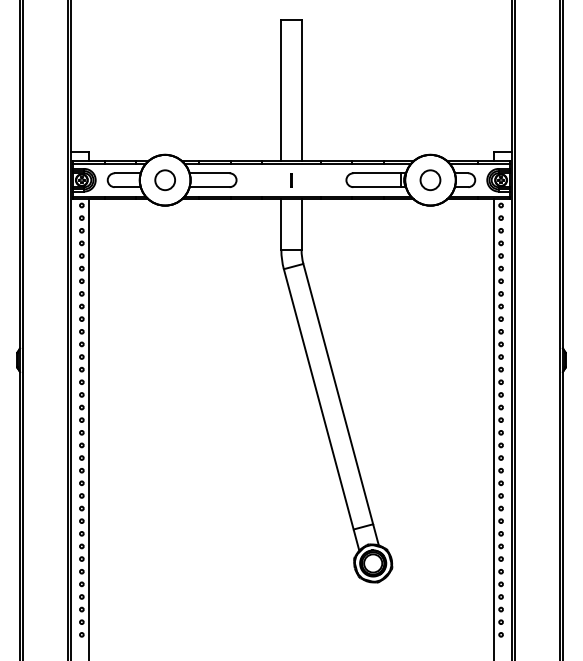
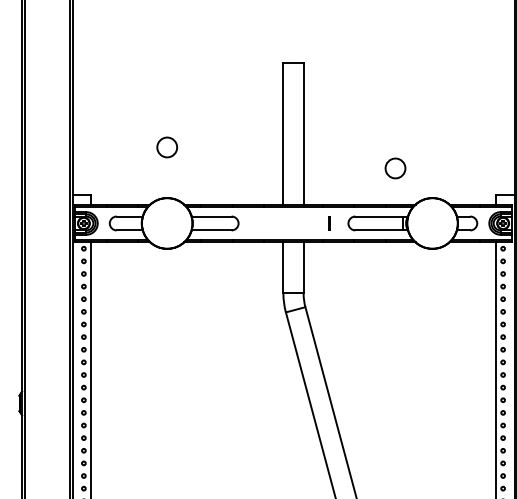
circle: (164, 180) -> (166, 147), moved
line: (291, 180) -> (329, 223), moved
circle: (430, 180) -> (395, 168), moved

